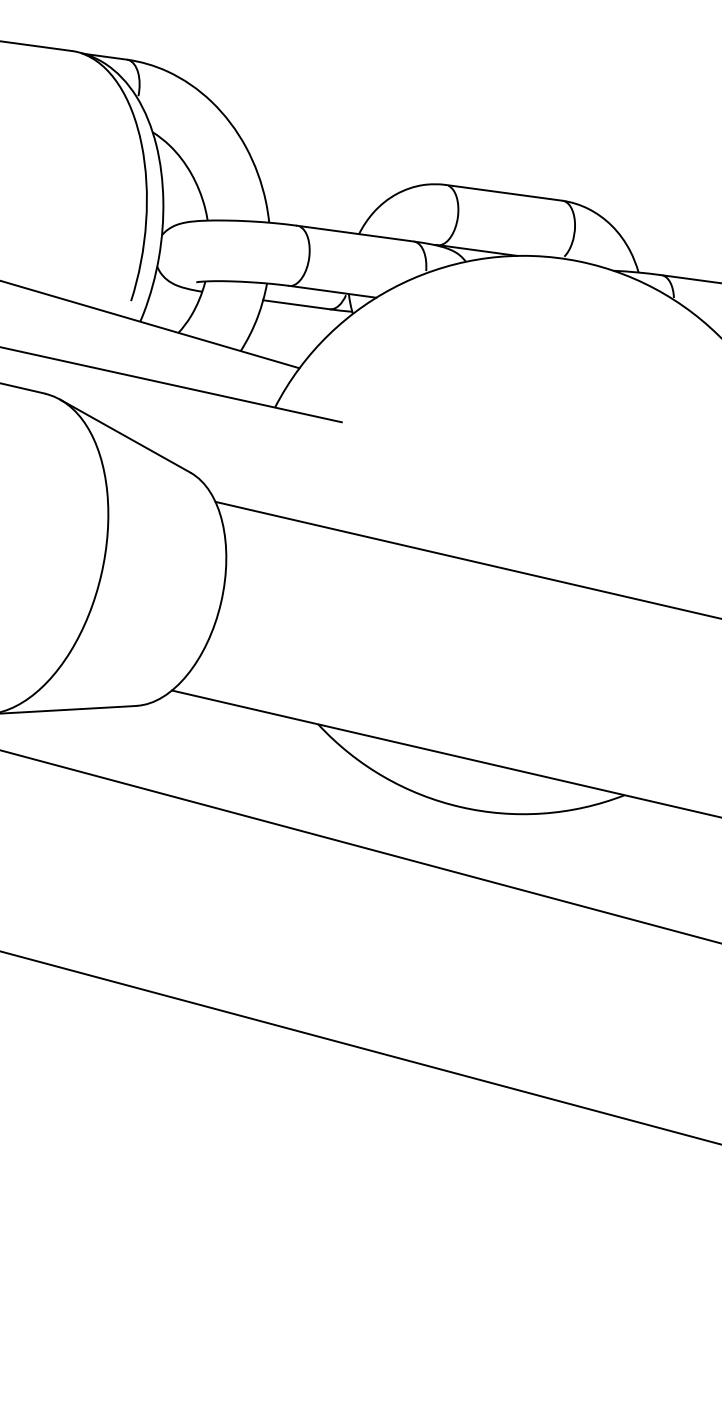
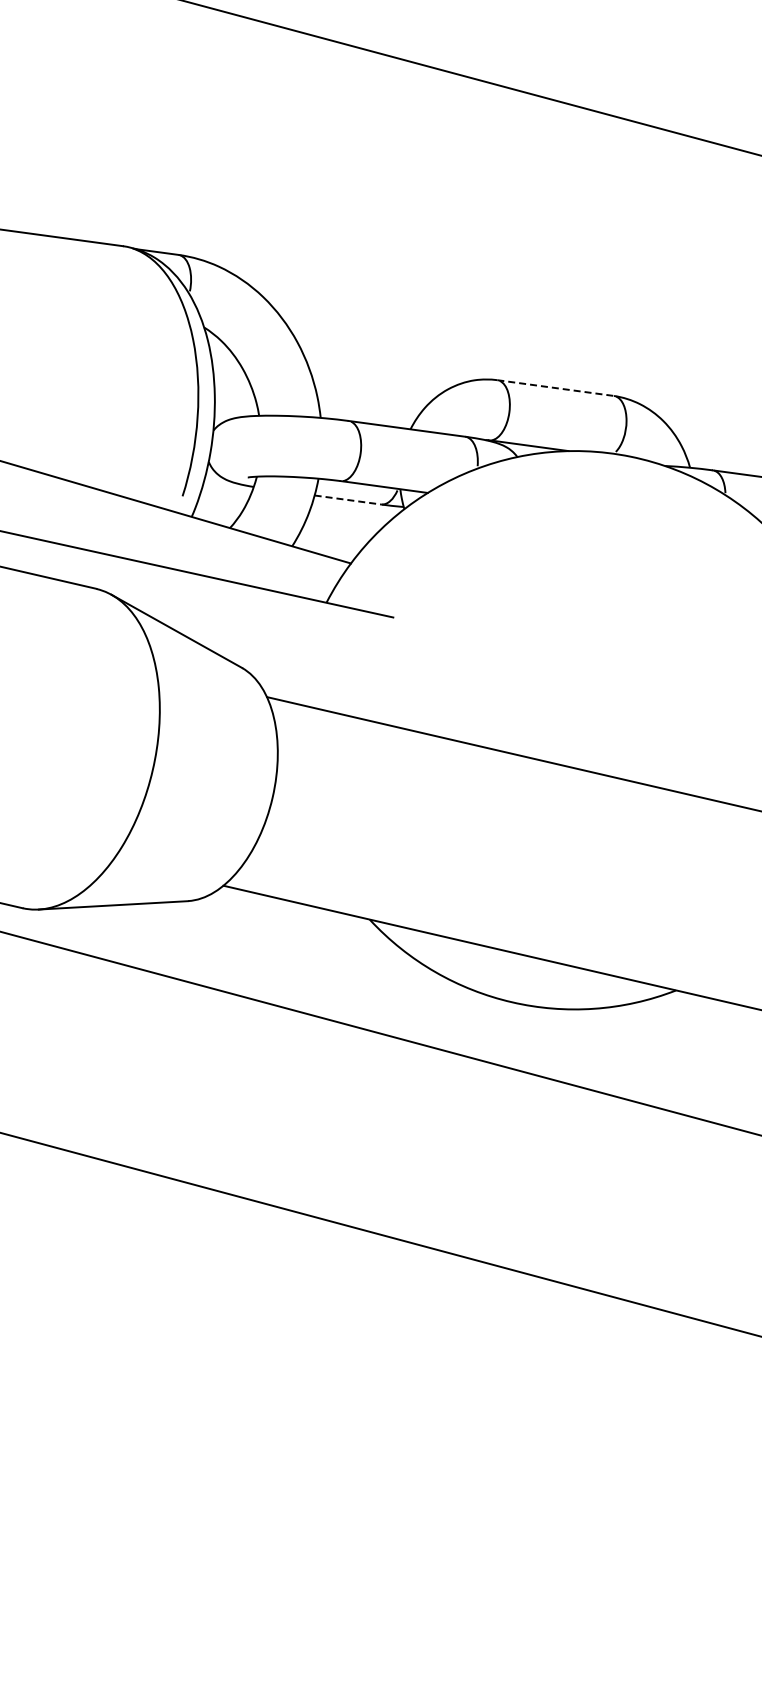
line: (504, 193) -> (555, 388), solid -> dashed
line: (296, 304) -> (347, 499), solid -> dashed

